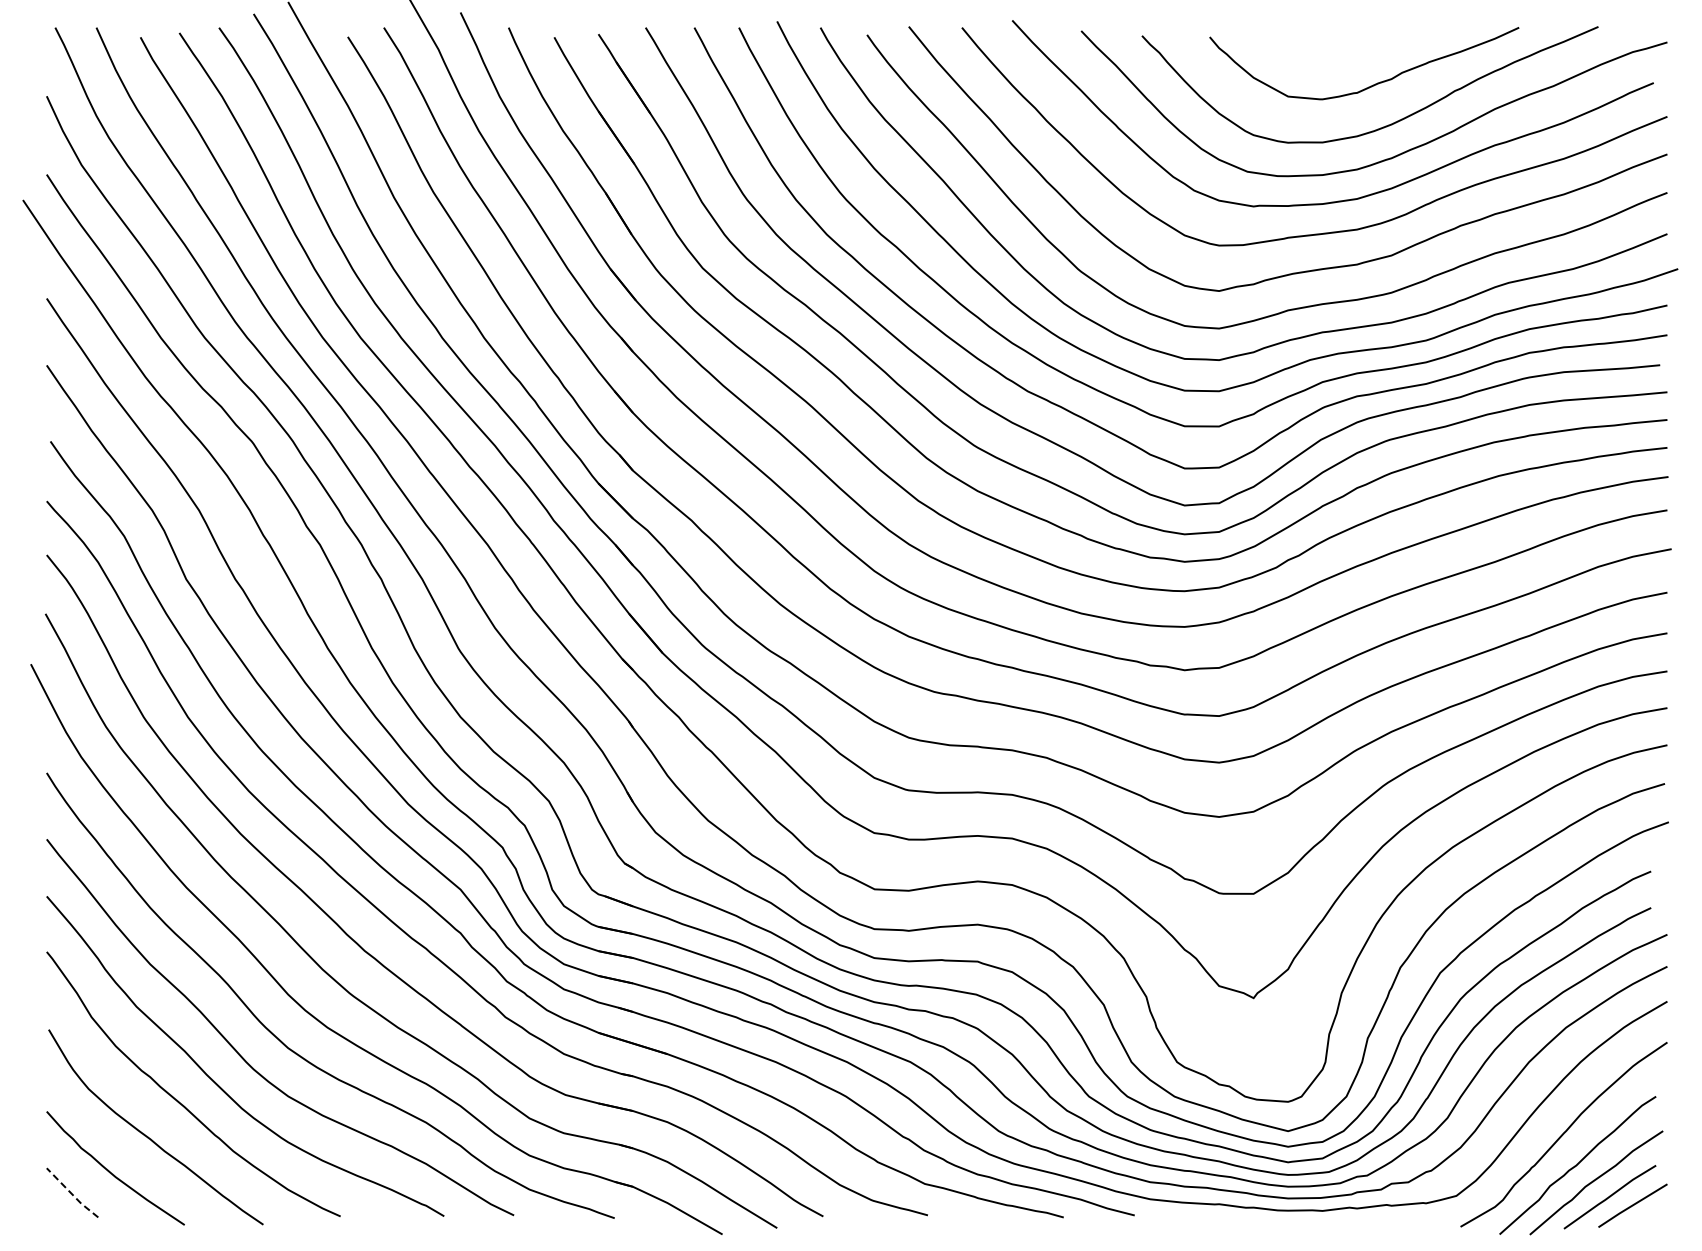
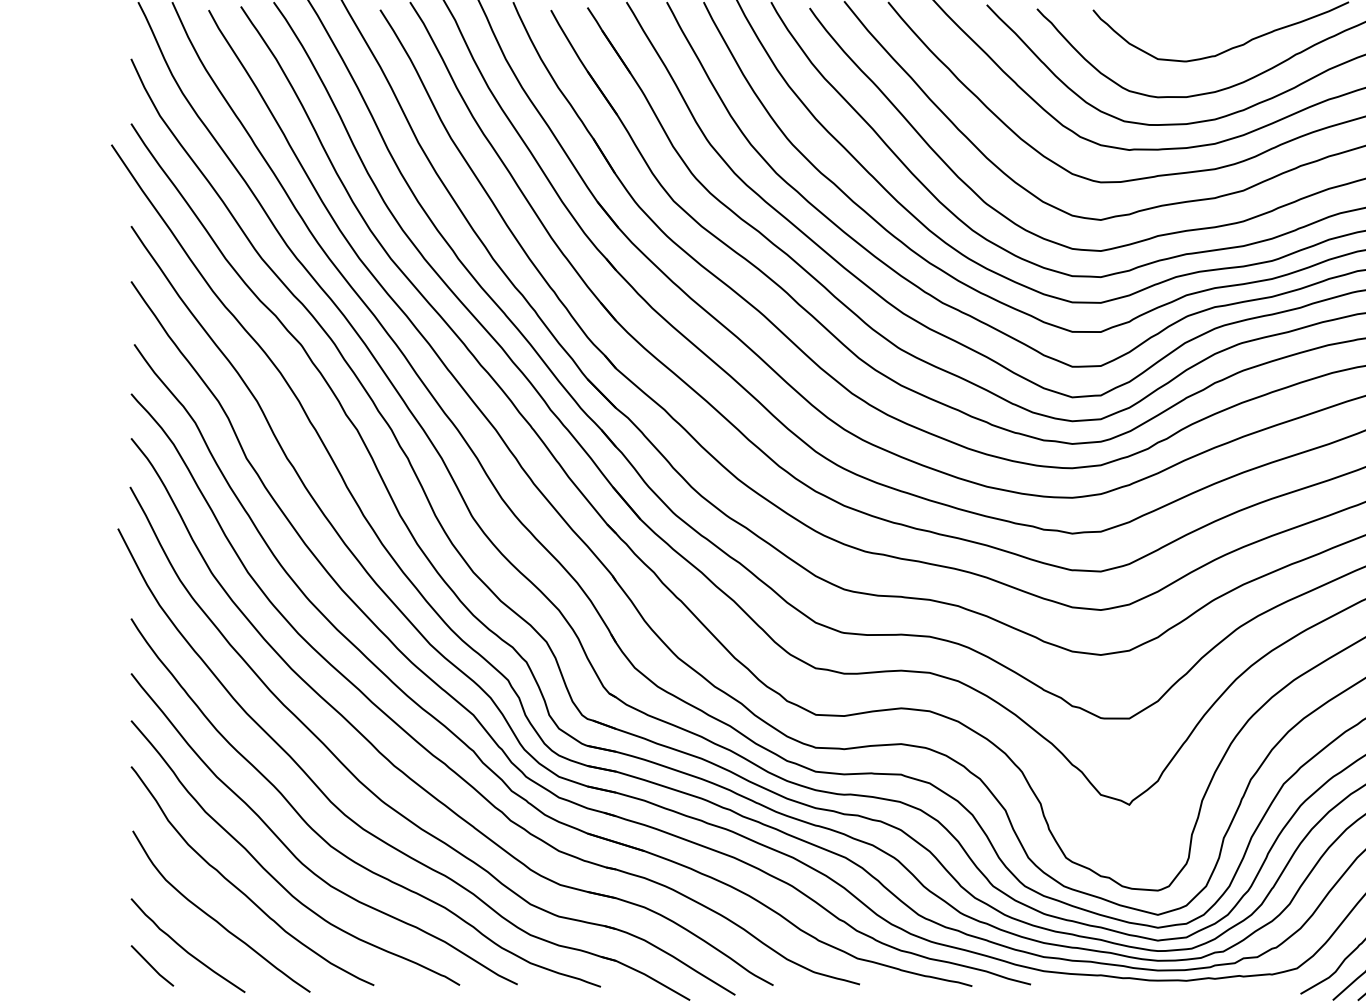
line: (71, 1193) -> (151, 966), dashed -> solid

